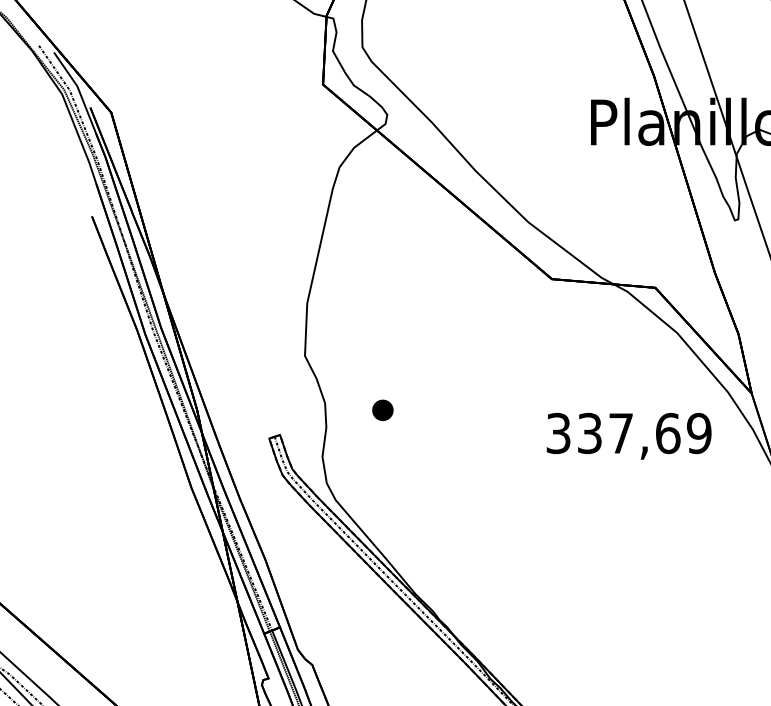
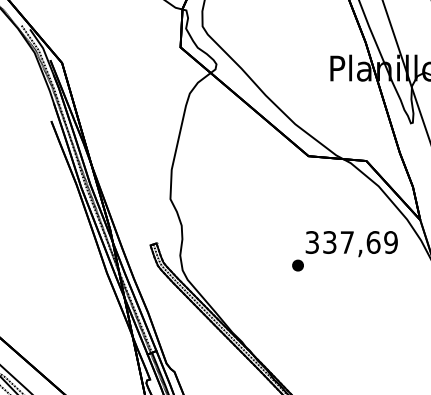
part: (381, 410) -> (297, 265), moved

